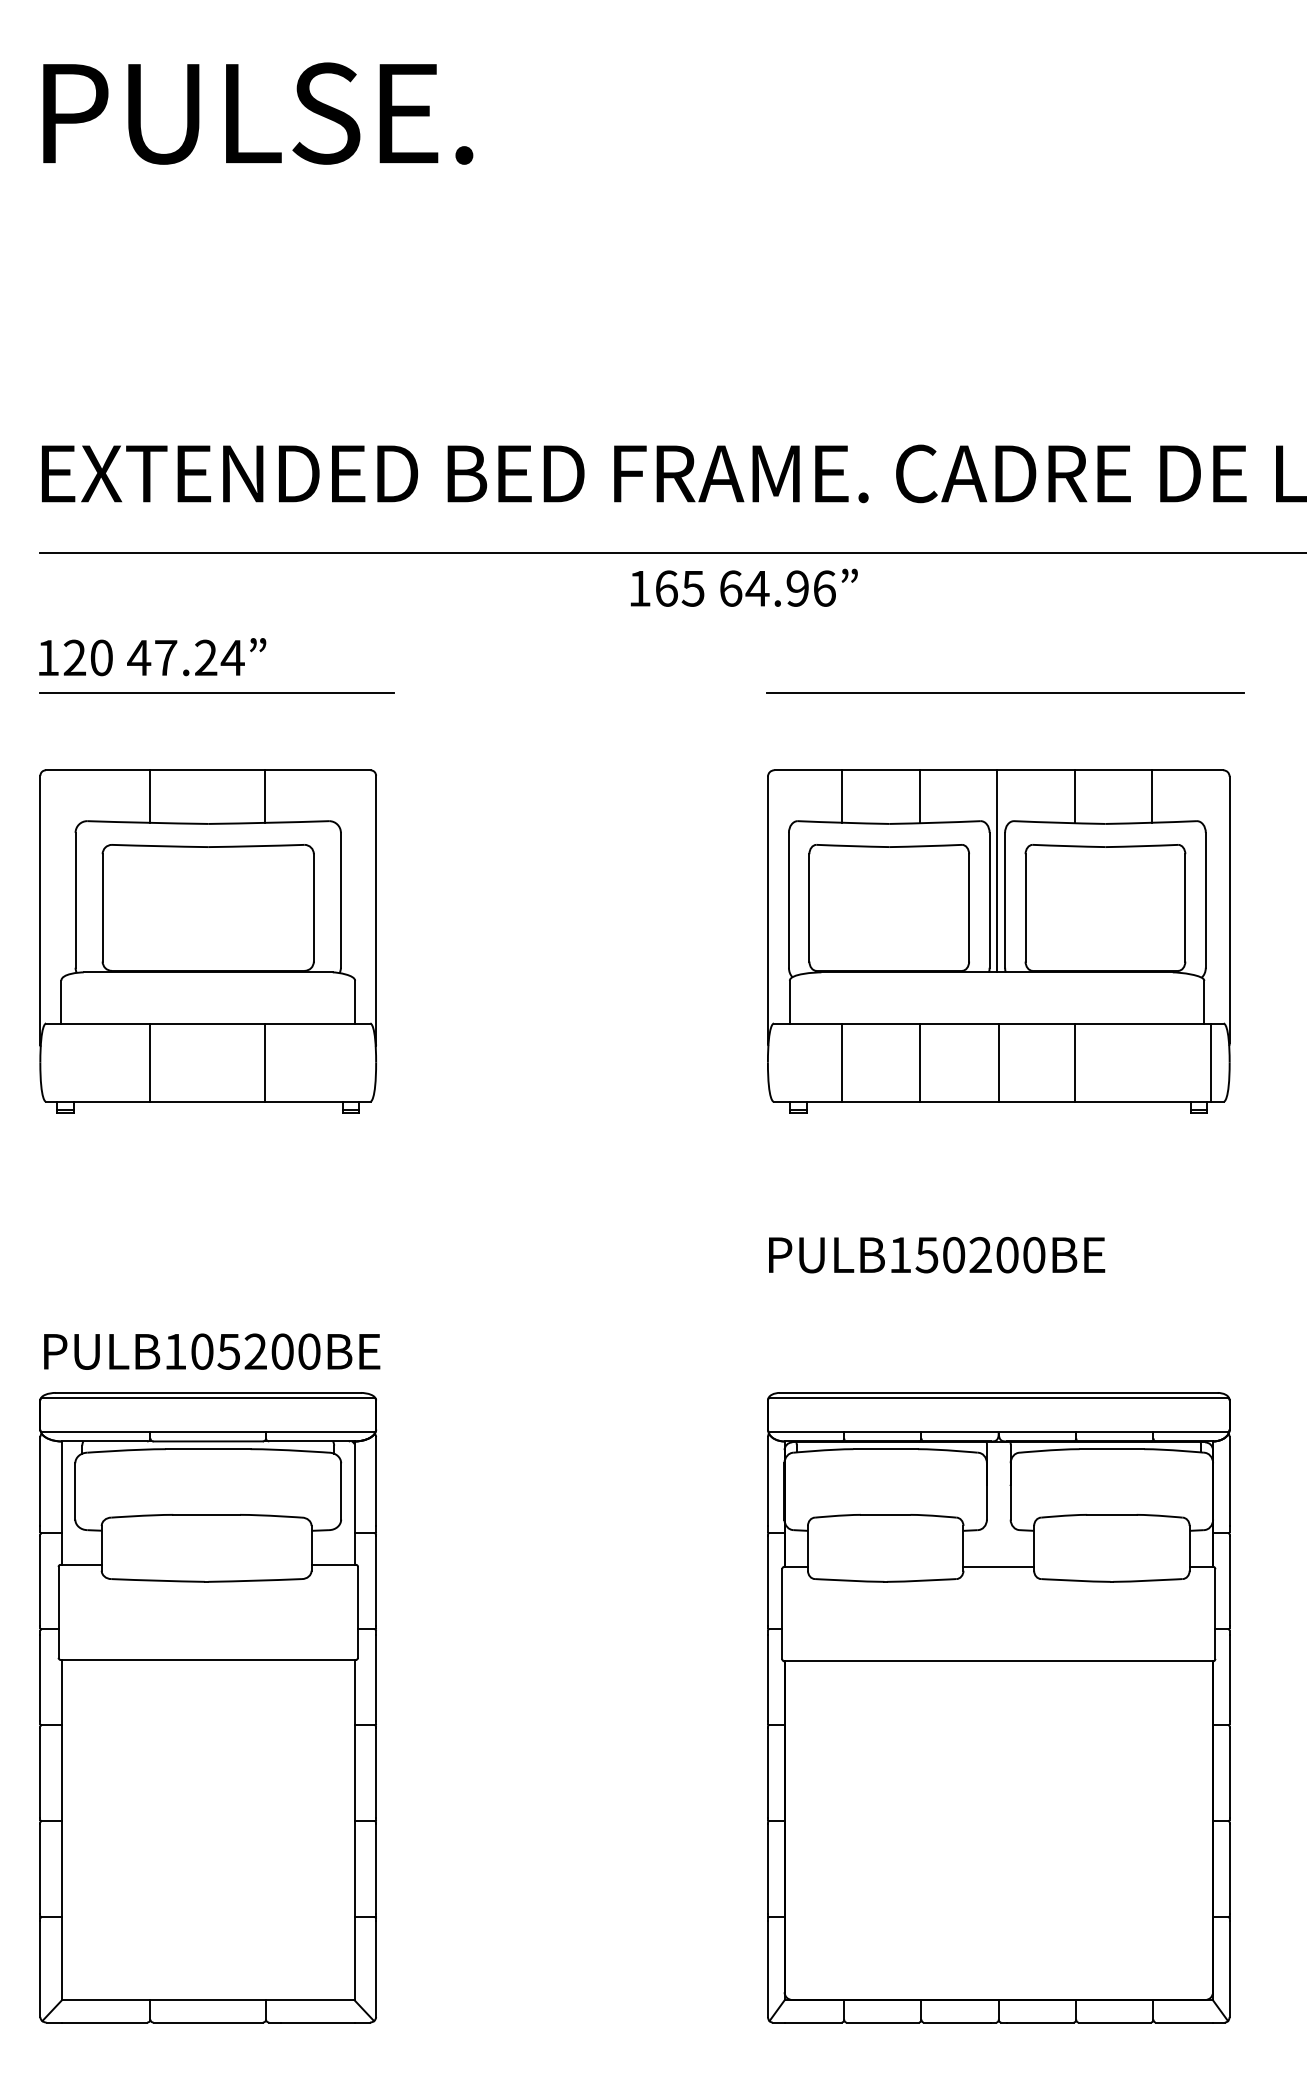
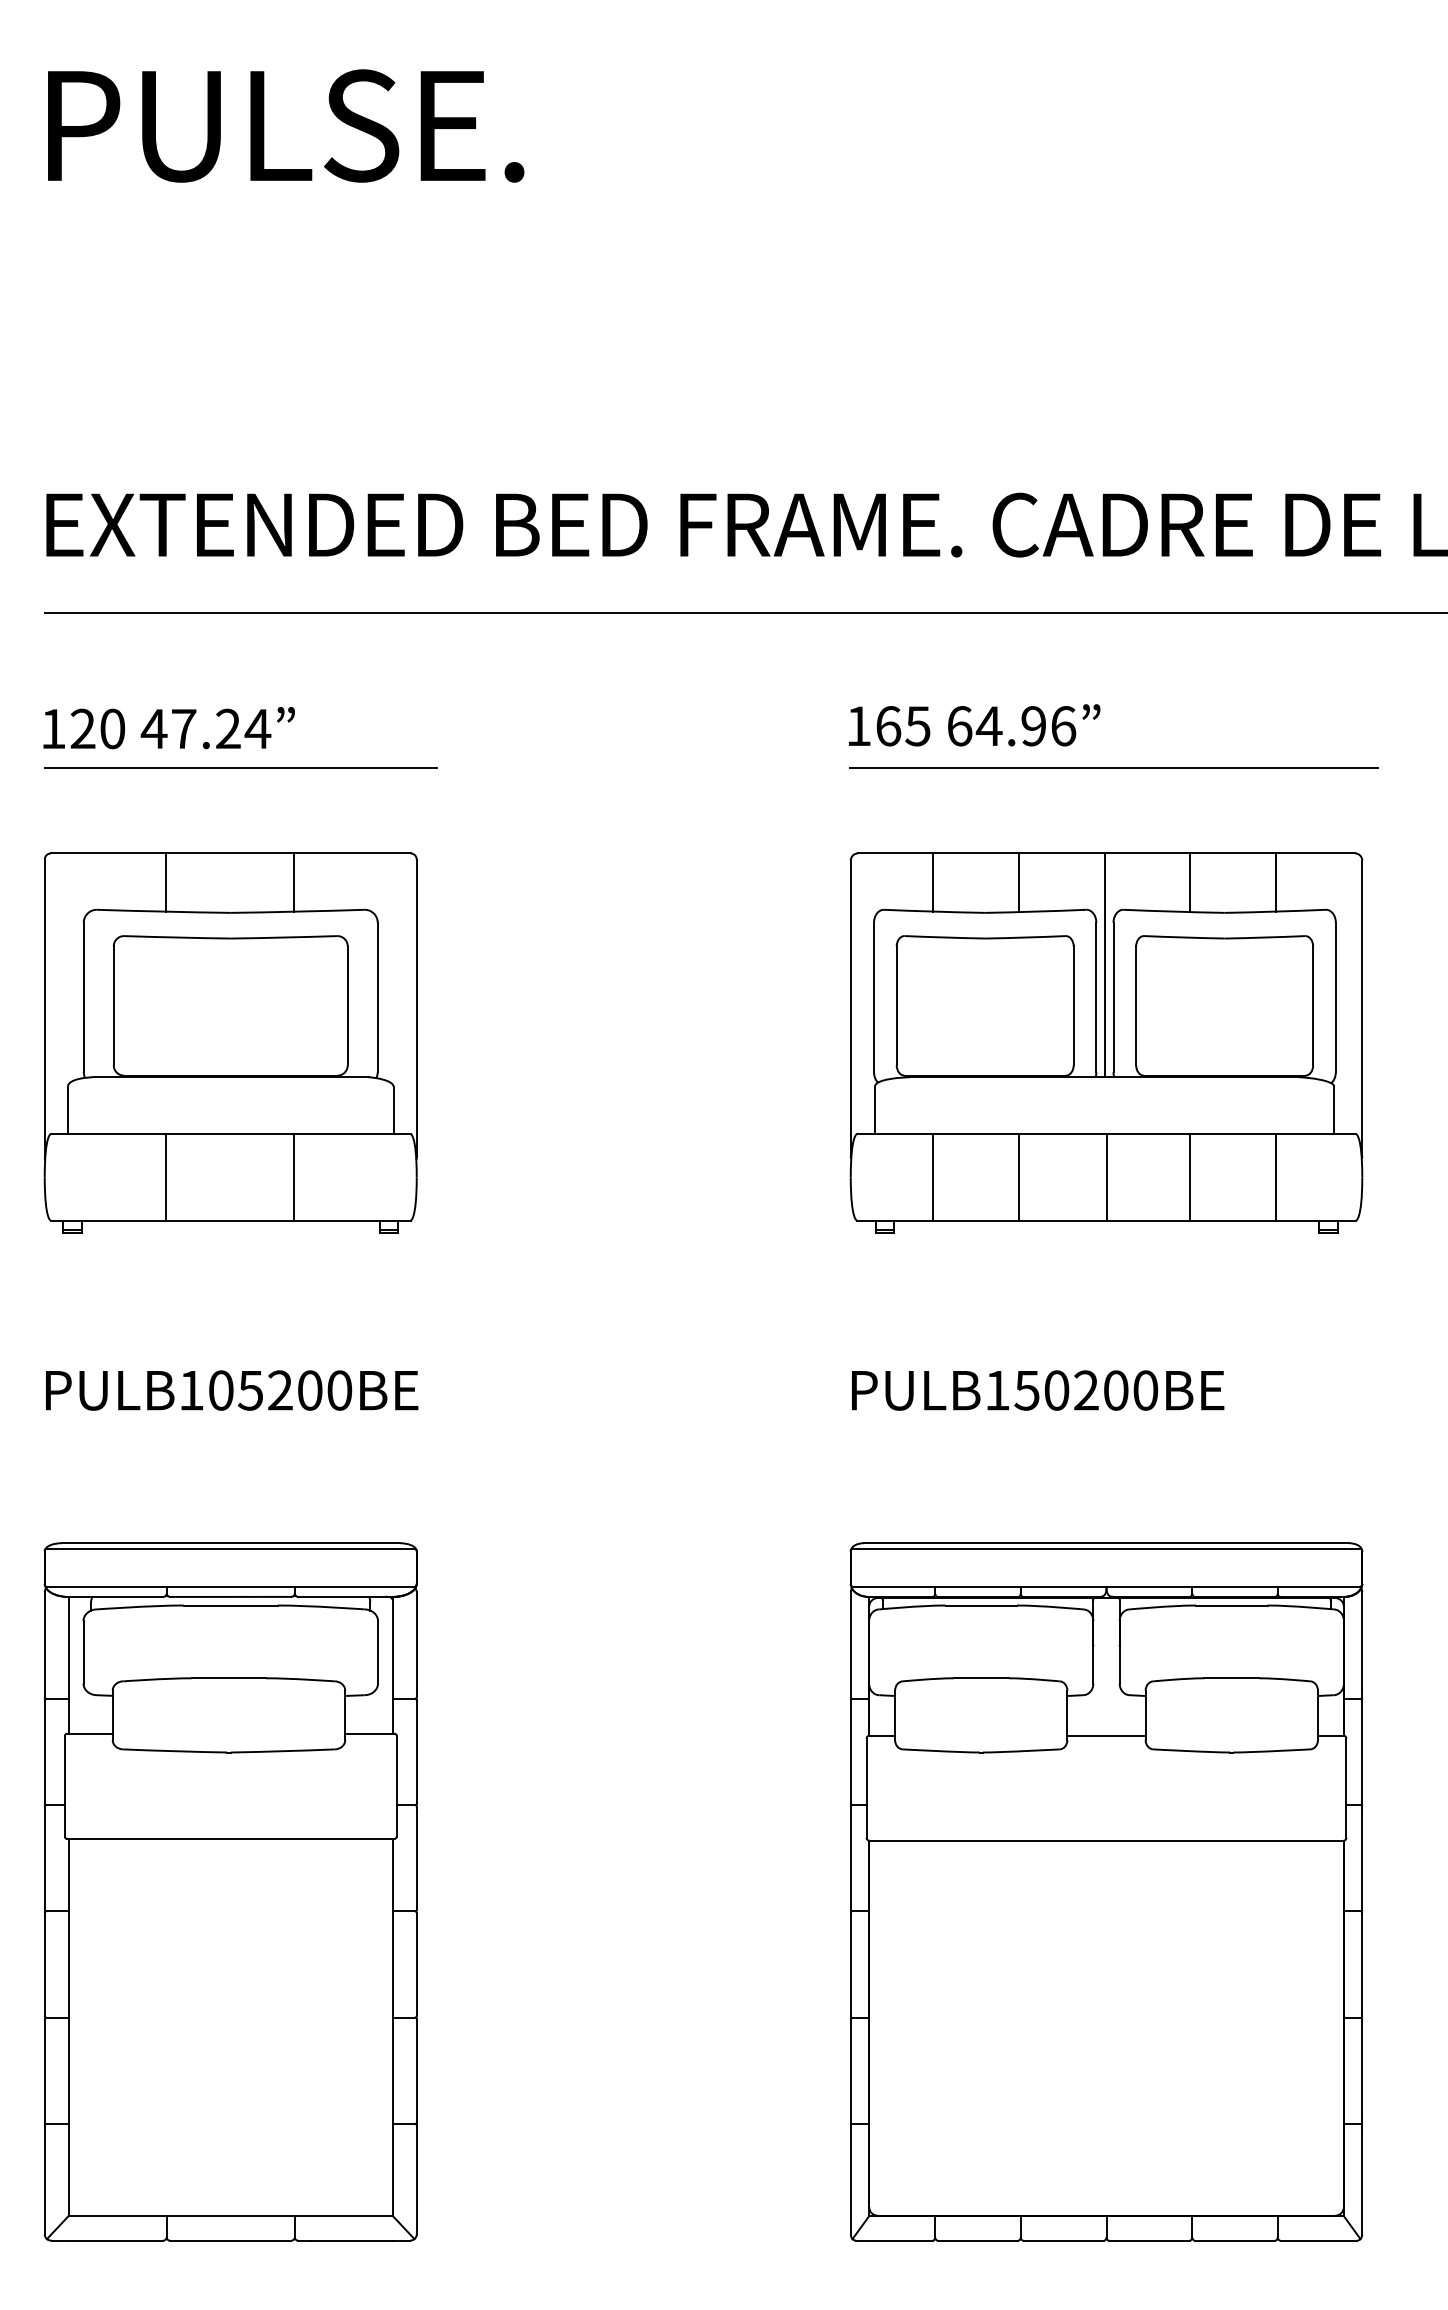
text: (744, 587) -> (974, 725), moved
line: (1210, 1061) -> (1275, 1176), moved
text: (212, 1351) -> (232, 1390), moved

